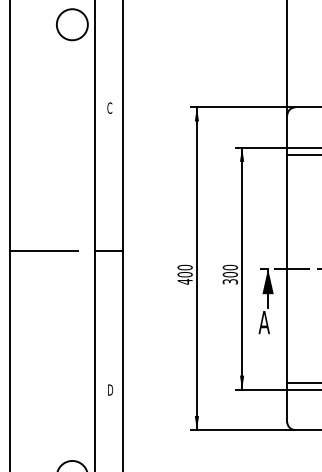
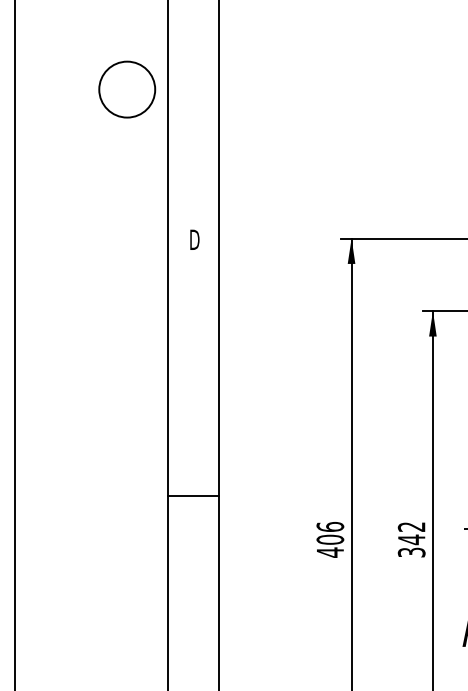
text: (109, 107) -> (194, 238), C -> D
line: (44, 250) -> (77, 496), removed
text: (184, 267) -> (329, 526), 400 -> 406
text: (229, 270) -> (410, 532), 300 -> 342

